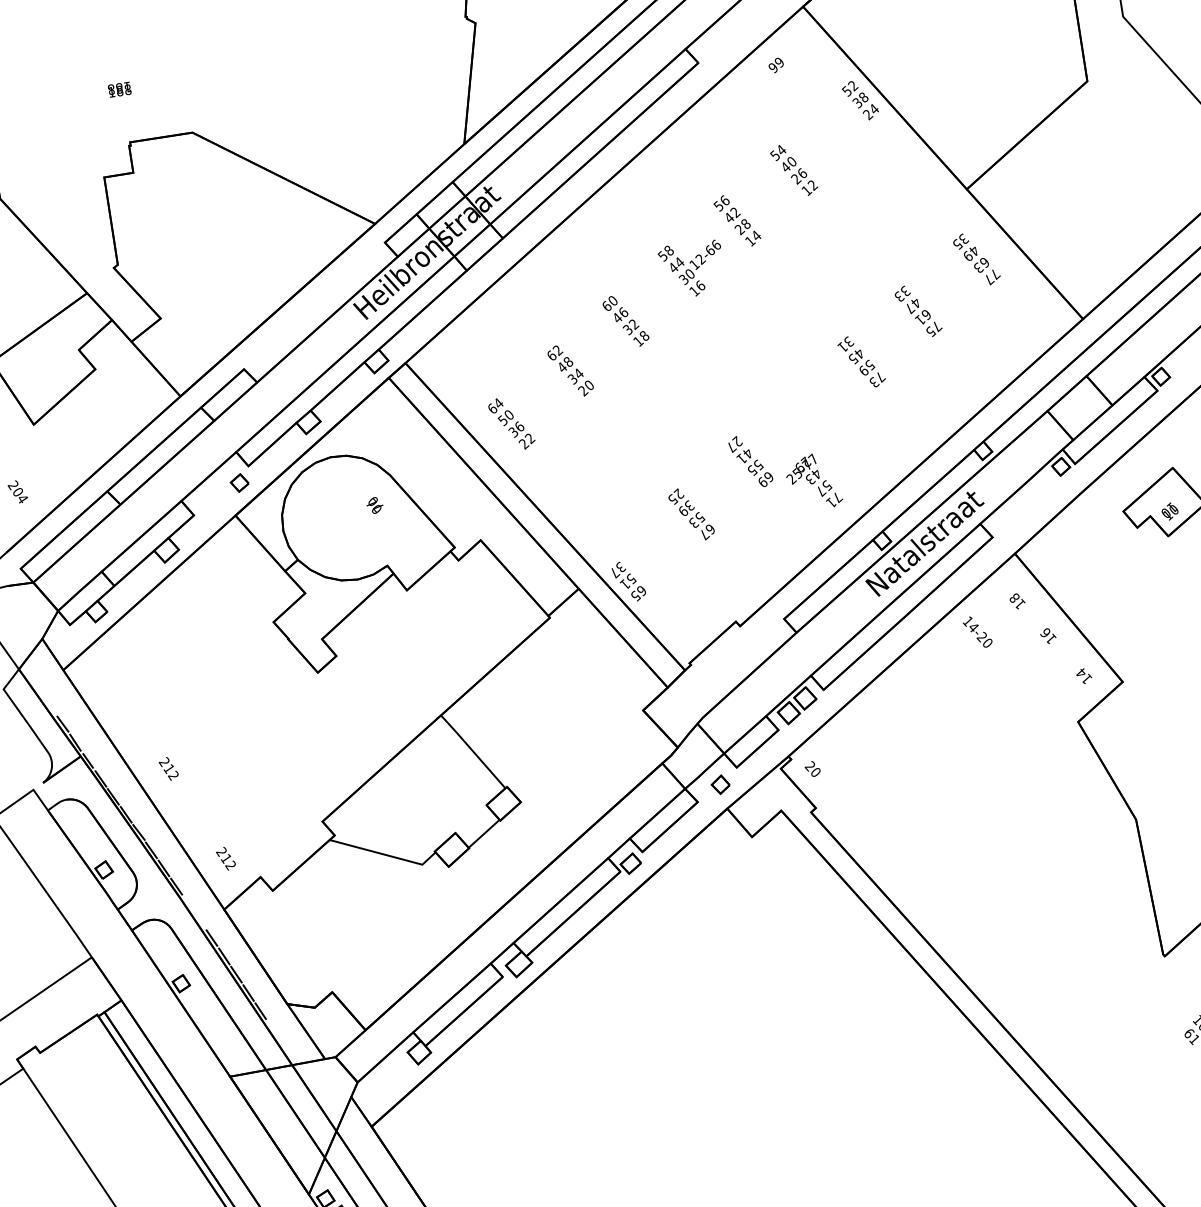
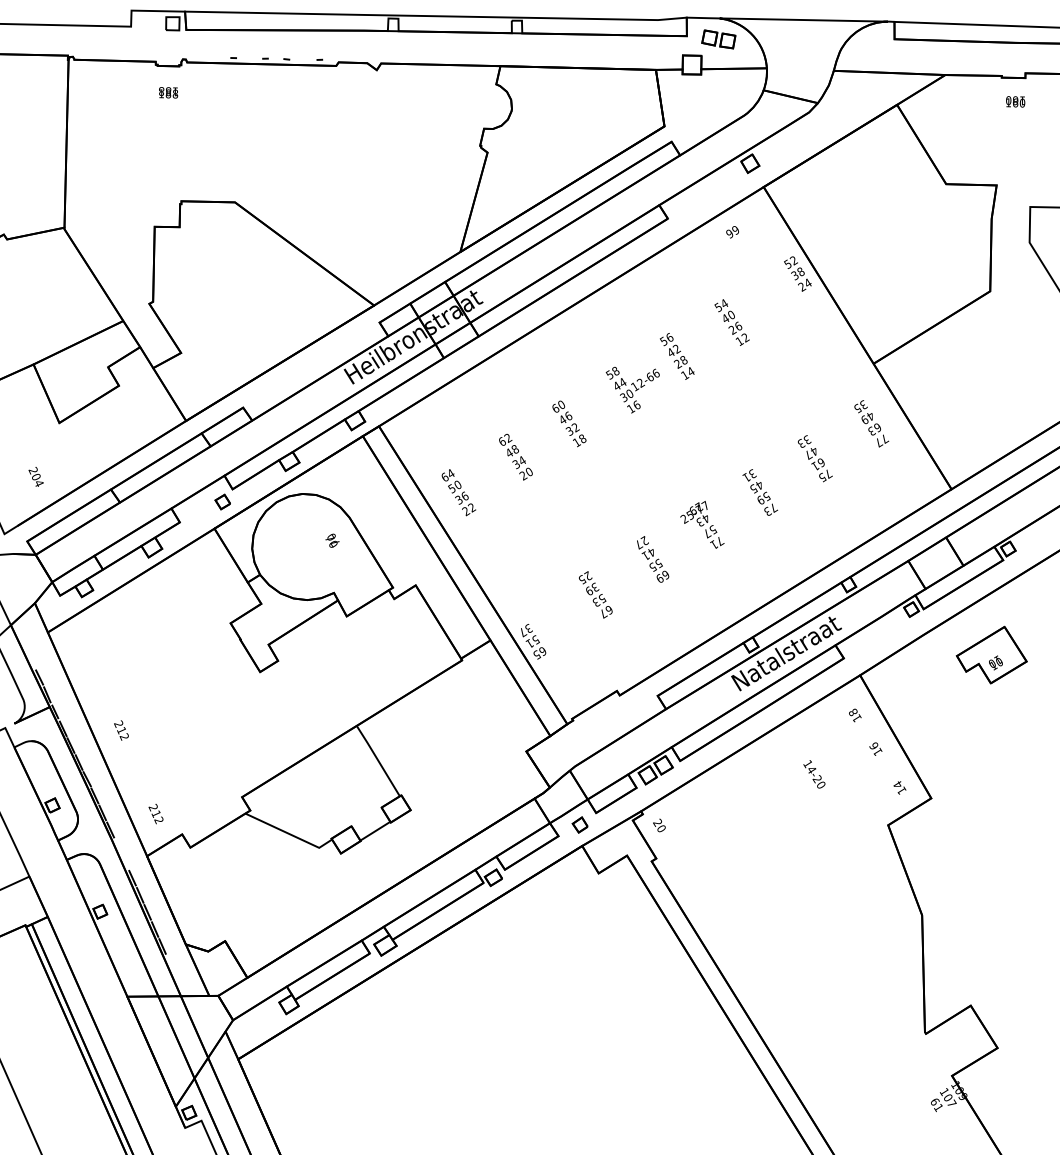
text: (119, 89) -> (168, 92), moved
text: (813, 481) -> (702, 524), moved
text: (977, 632) -> (814, 774), moved

